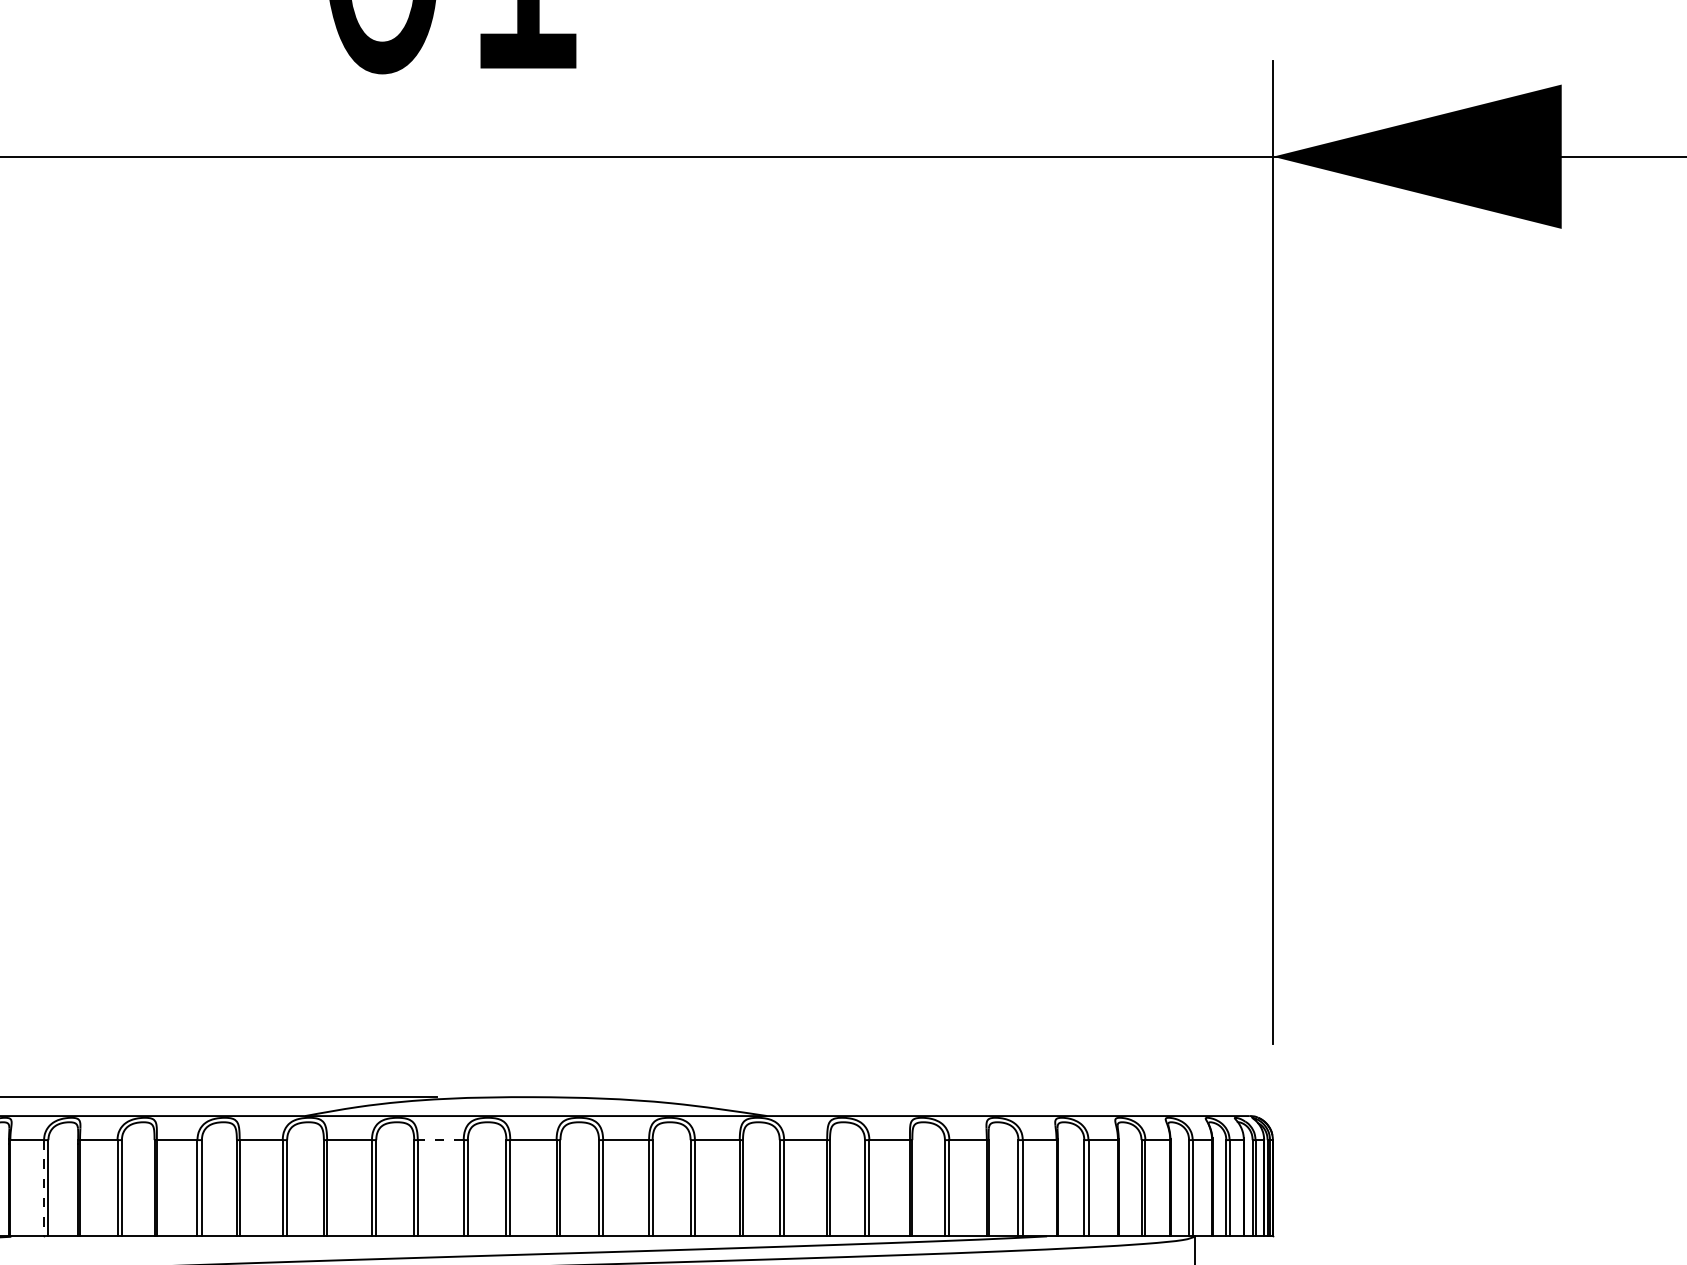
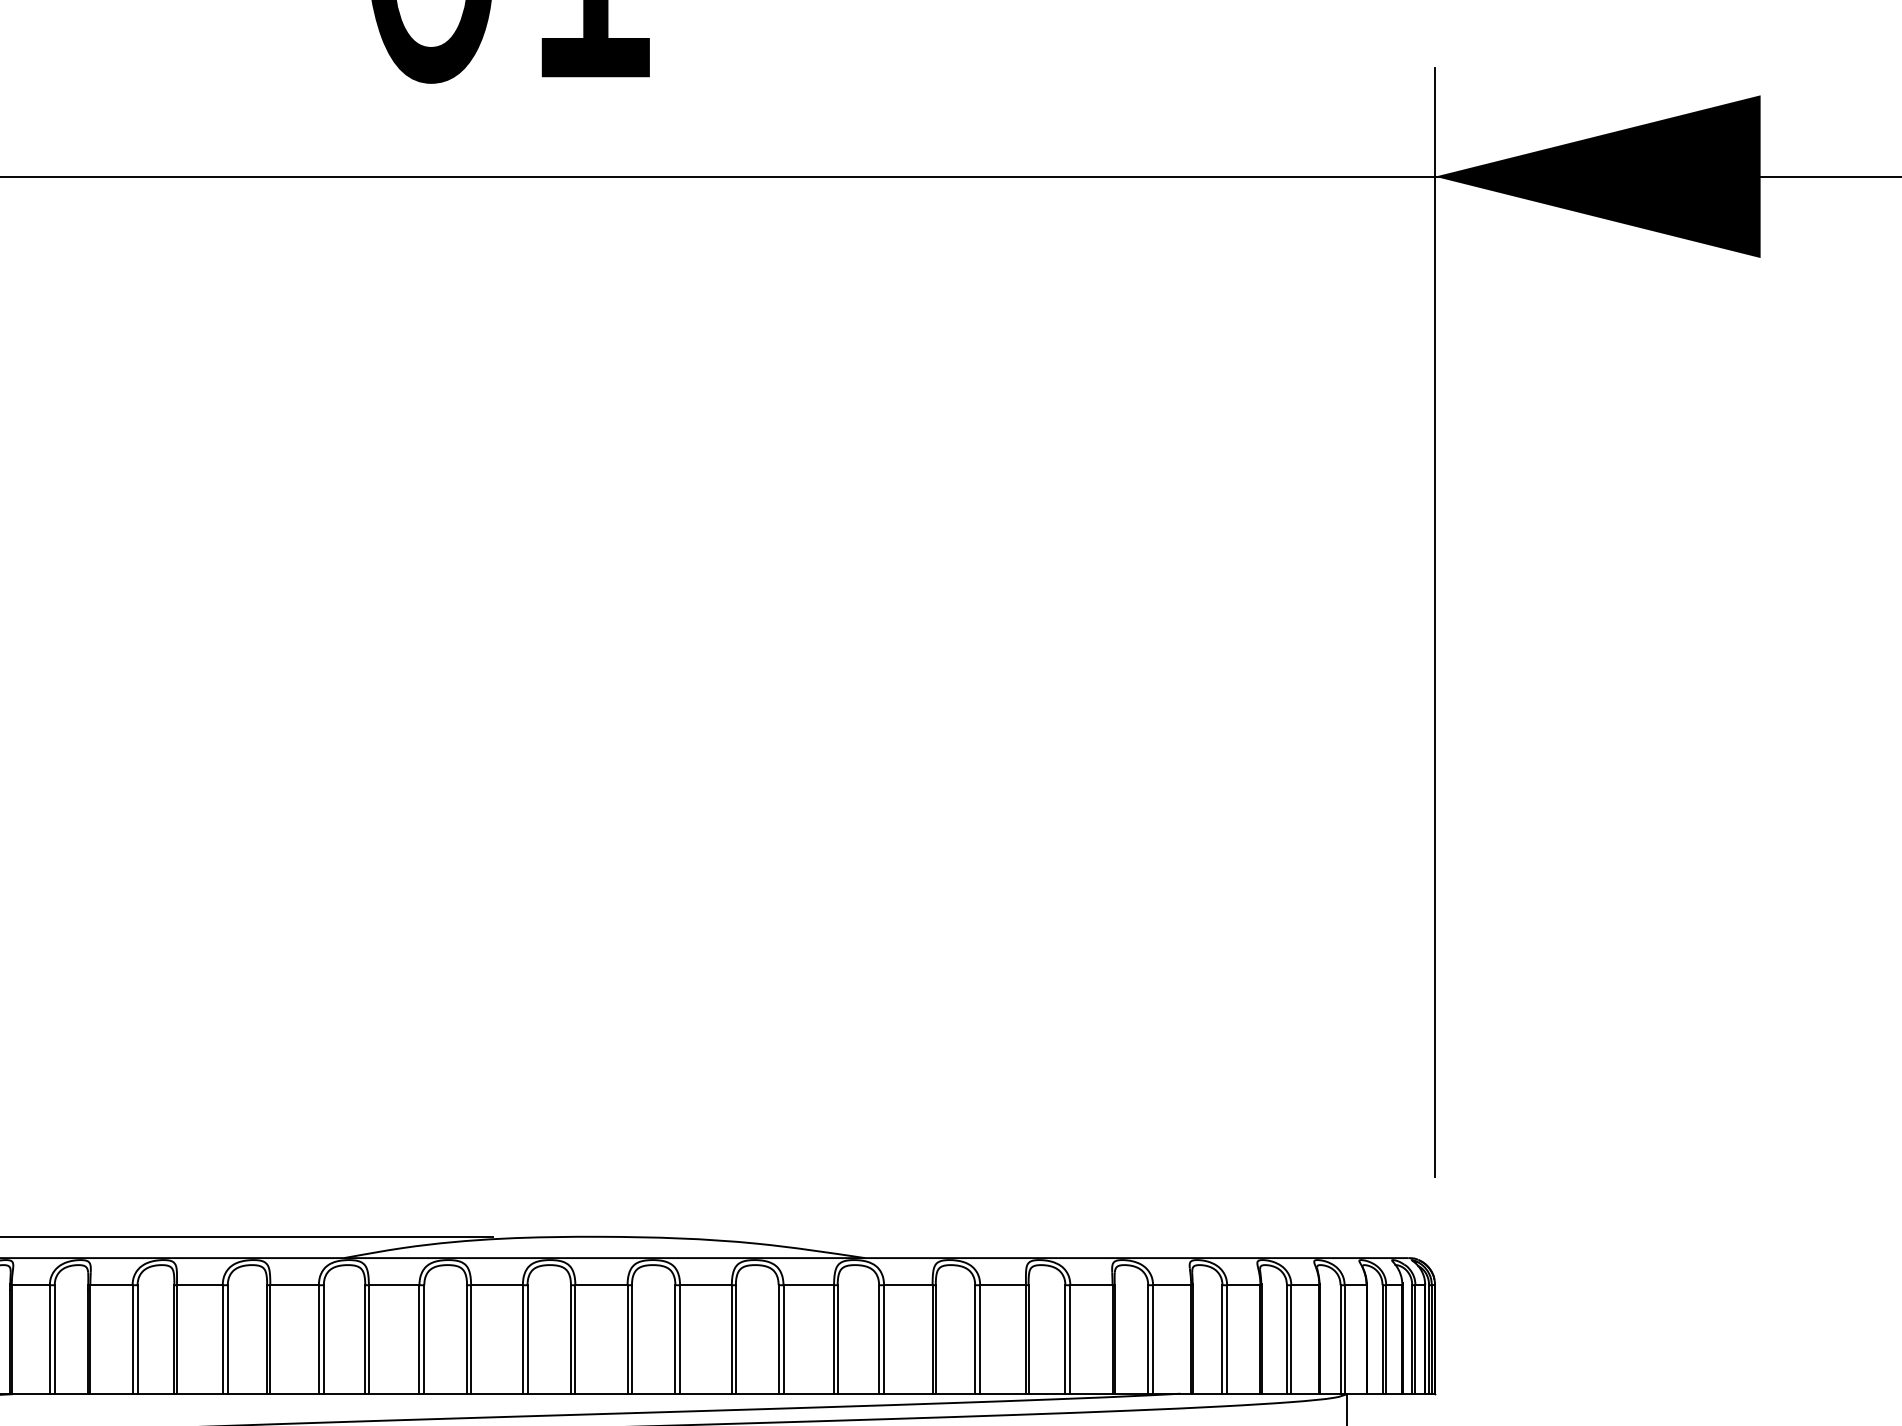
line: (441, 1140) -> (497, 1285), dashed -> solid
line: (43, 1188) -> (49, 1339), dashed -> solid

